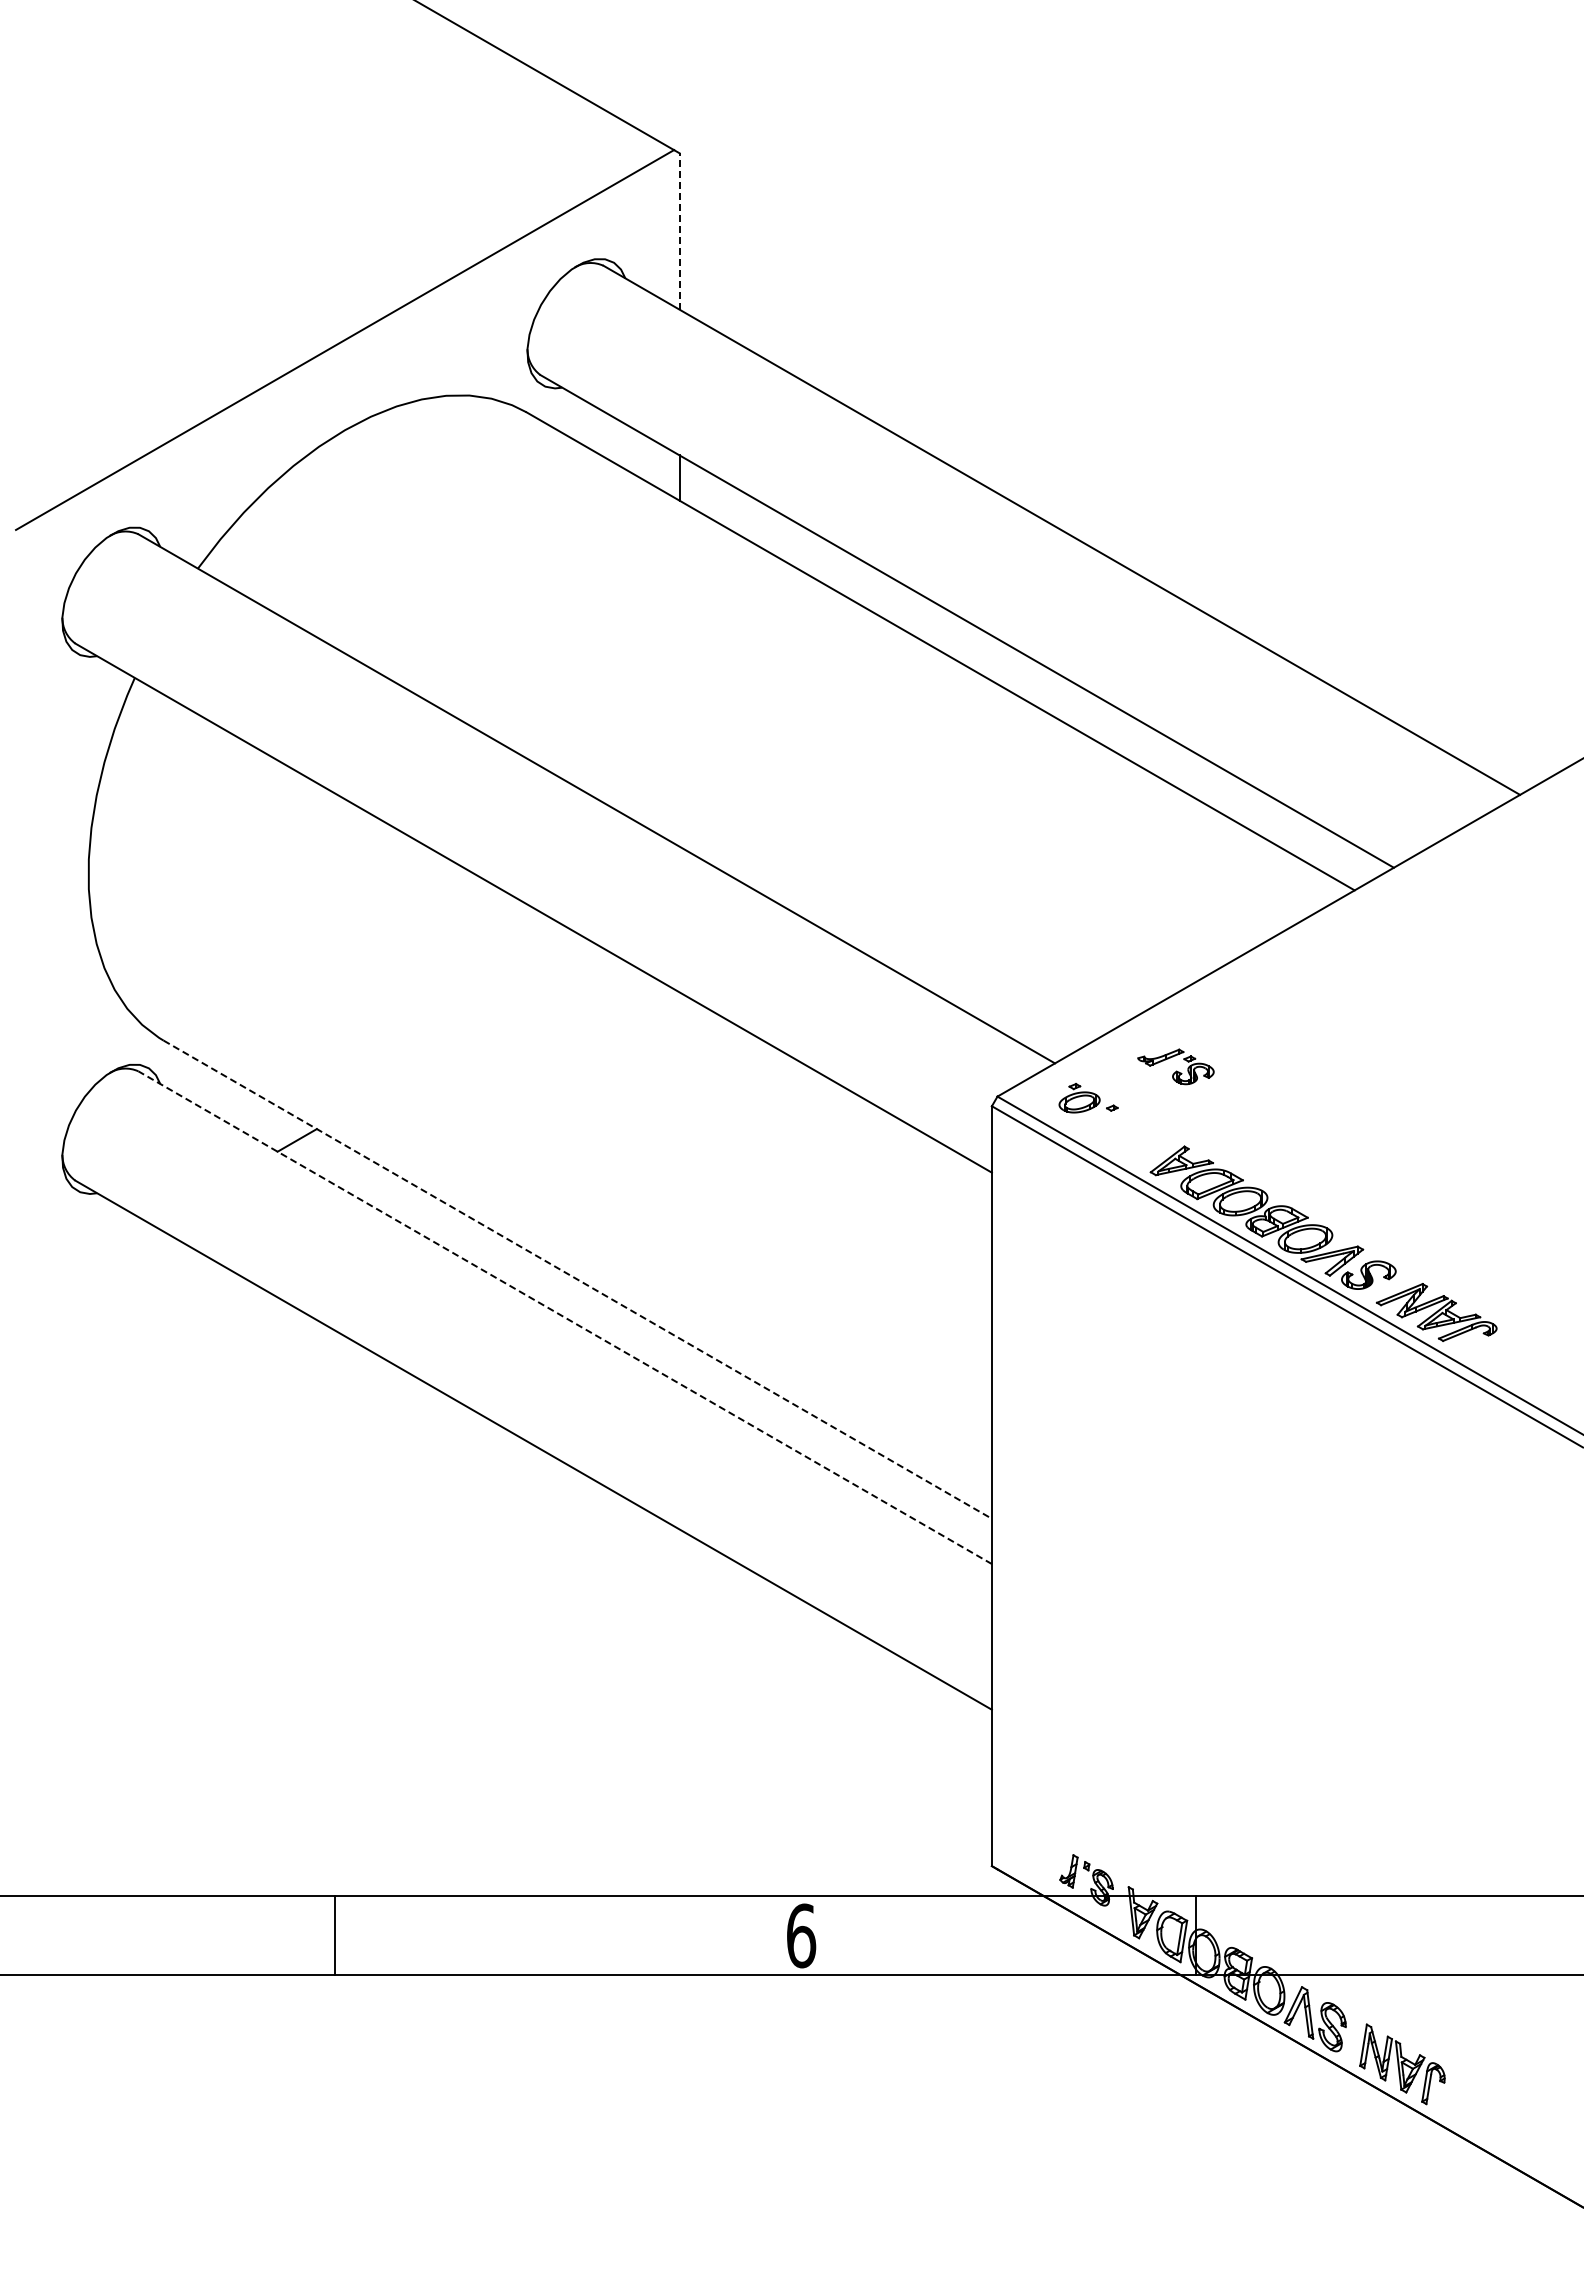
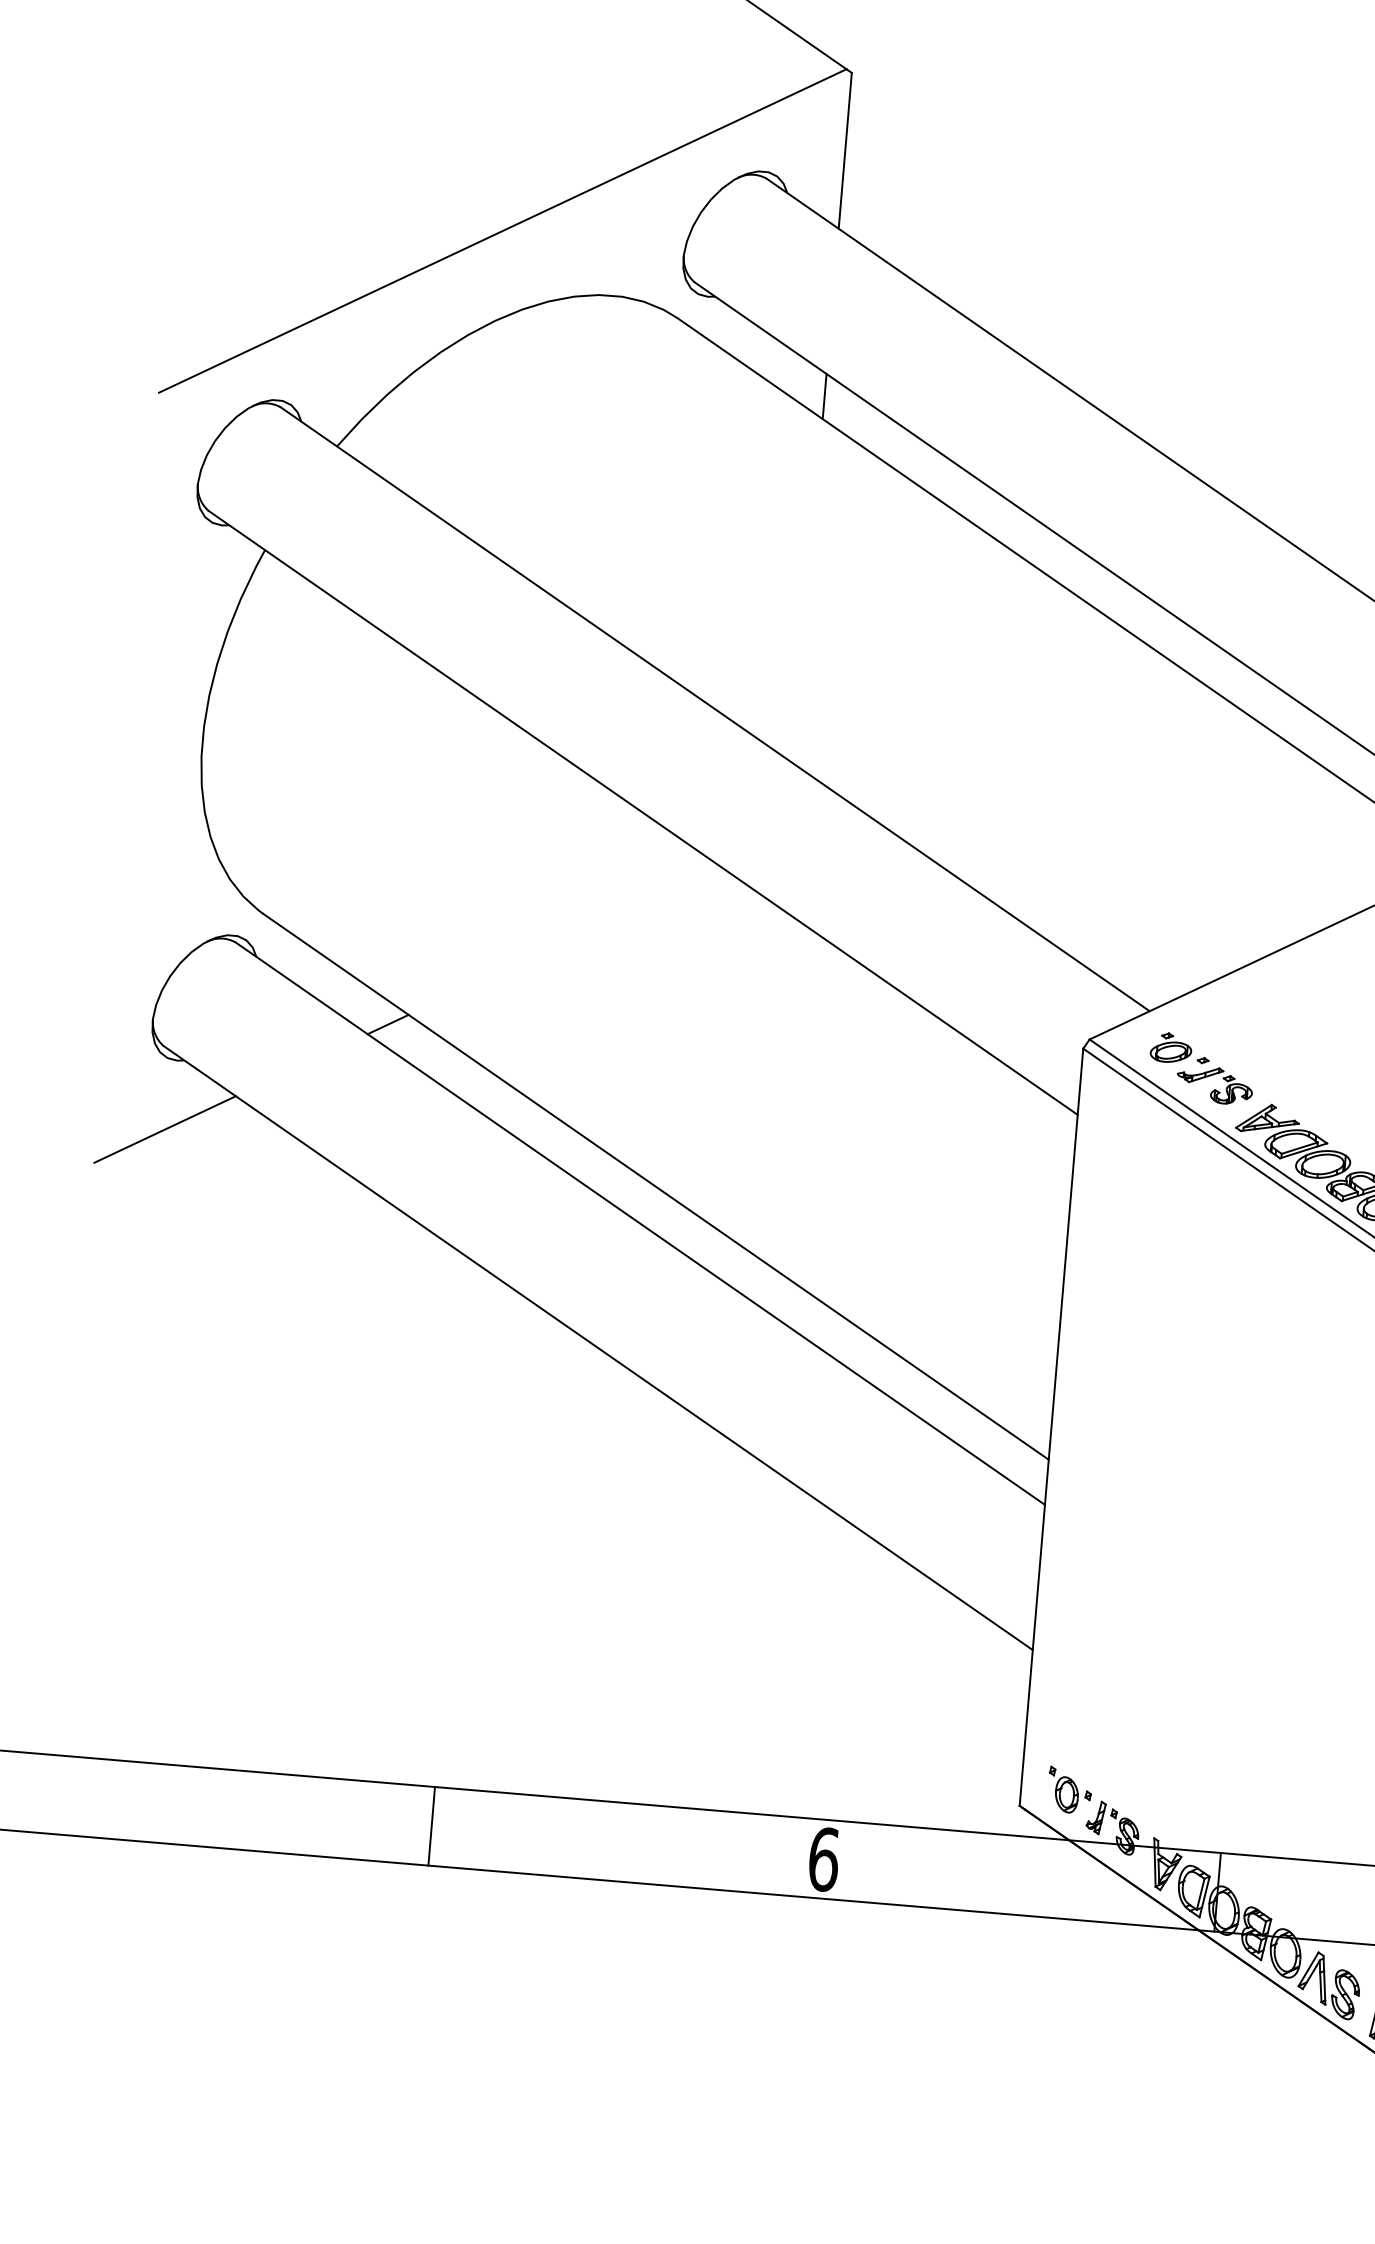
line: (679, 231) -> (845, 150), dashed -> solid
part: (1175, 1066) -> (1214, 1084), moved
line: (83, 1263) -> (164, 1129), added
line: (578, 1279) -> (656, 1186), dashed -> solid
line: (565, 1317) -> (640, 1223), dashed -> solid
part: (1040, 1846) -> (1069, 1790), added
line: (334, 1935) -> (431, 1826), moved

